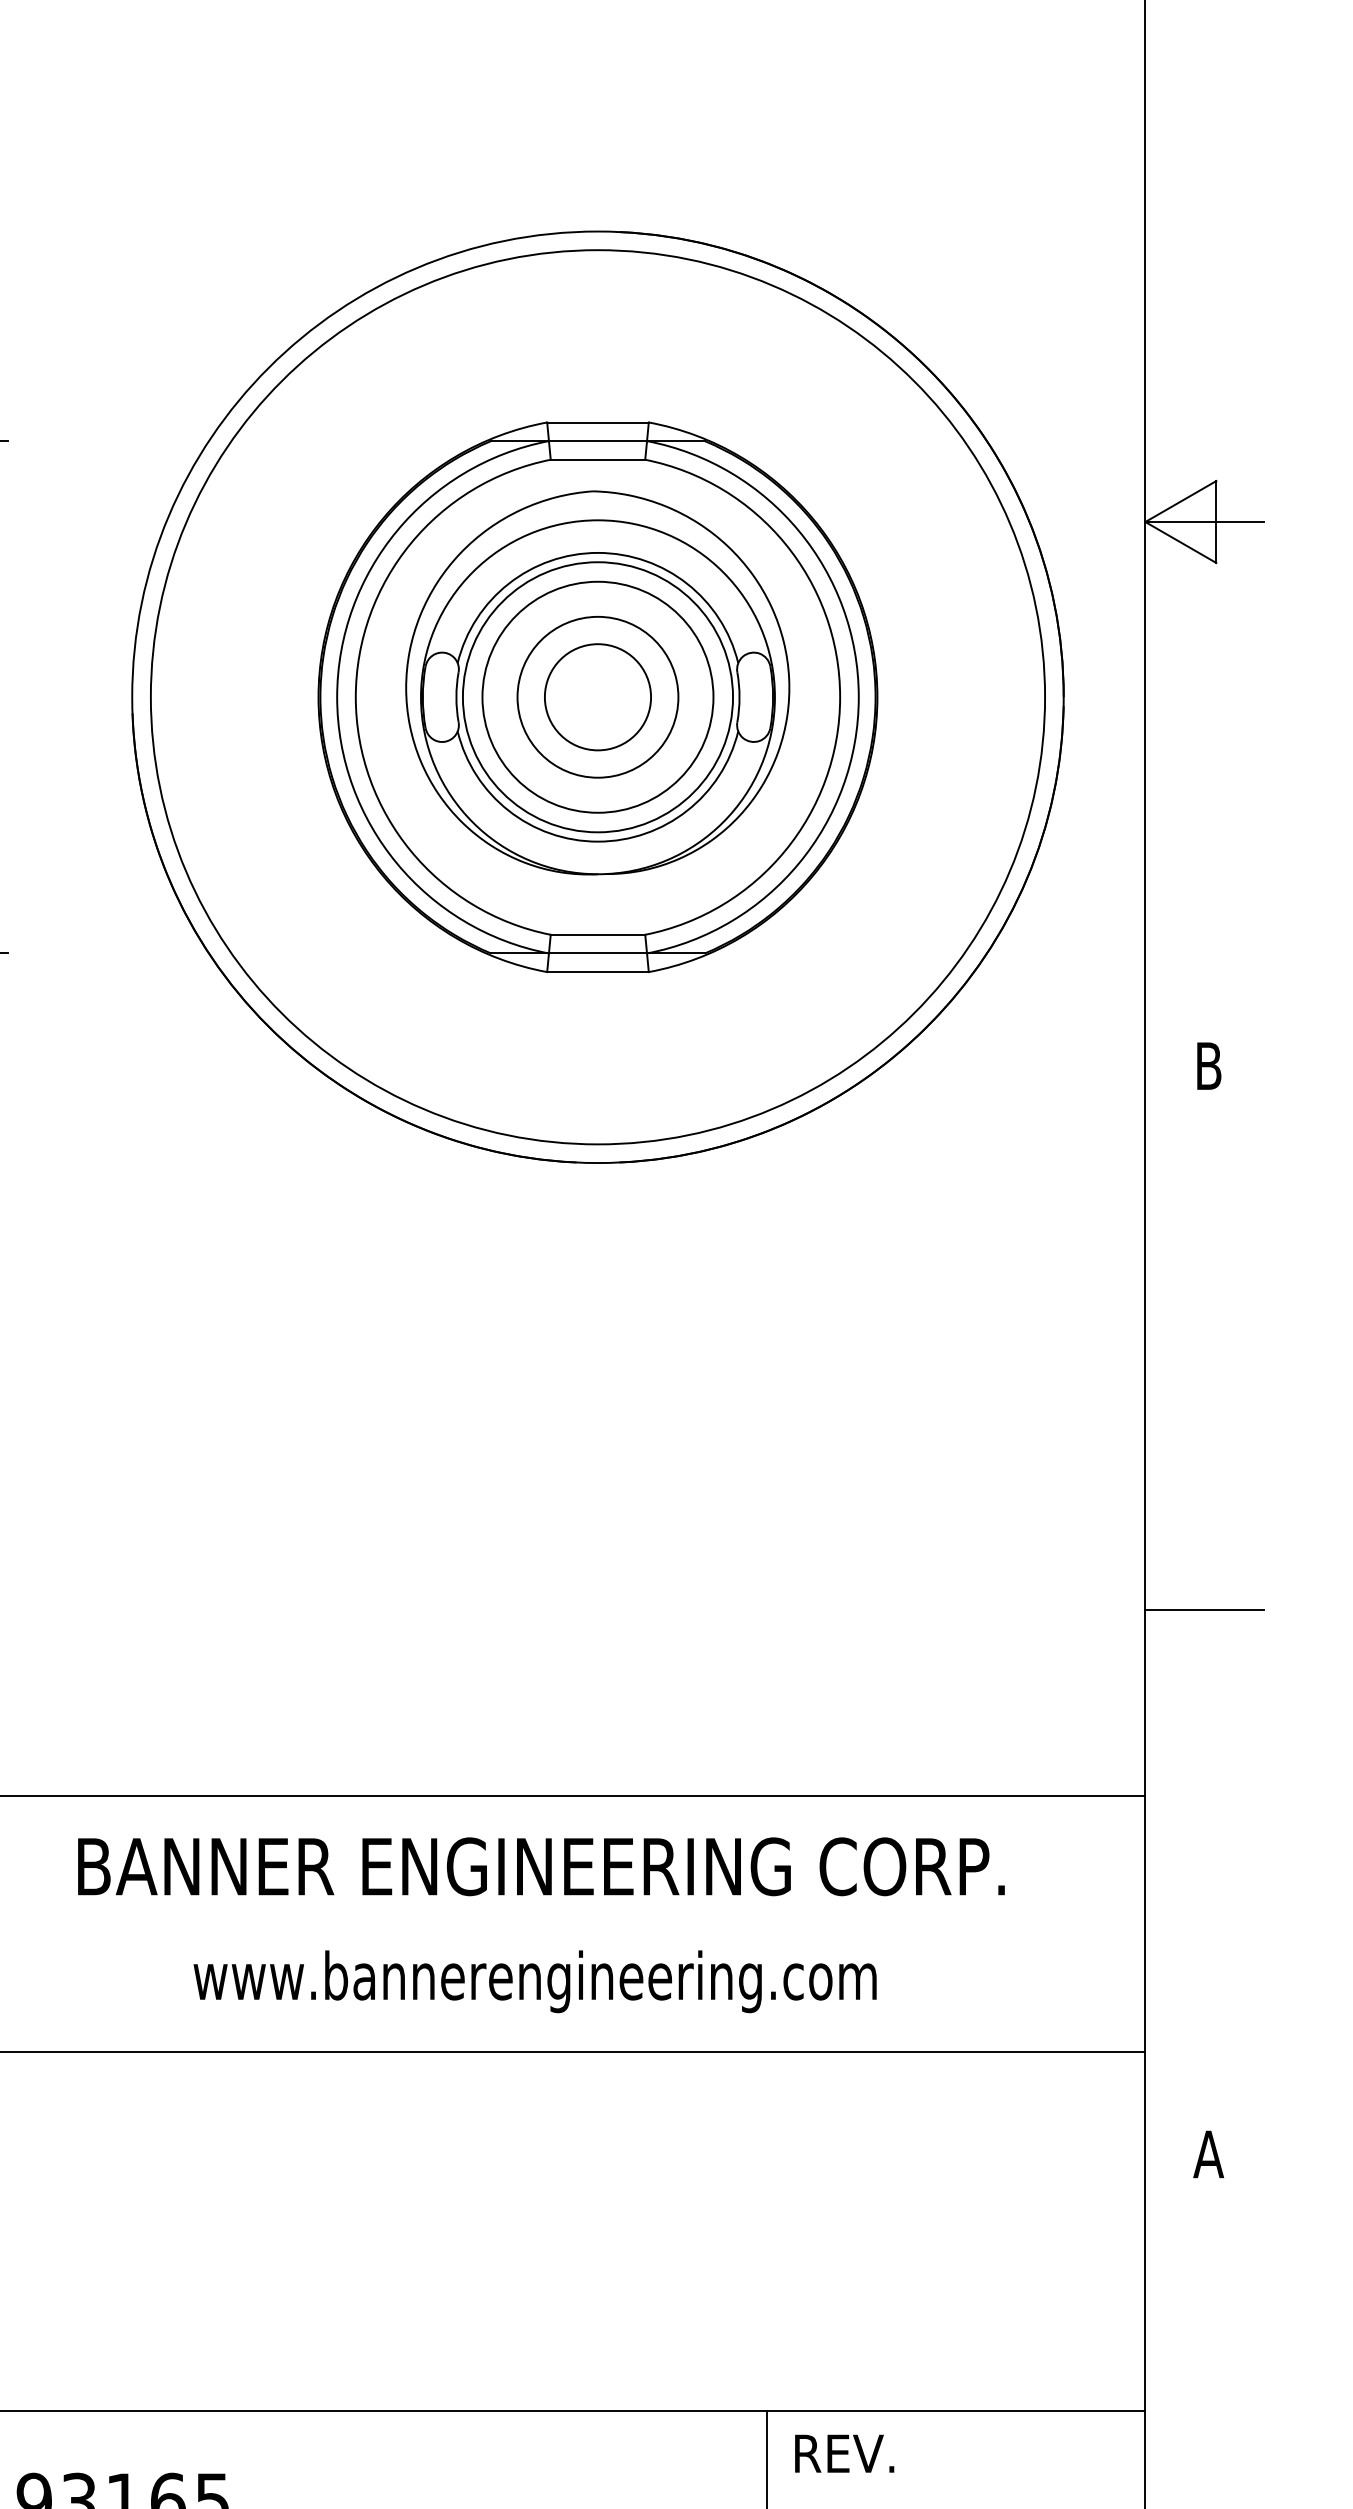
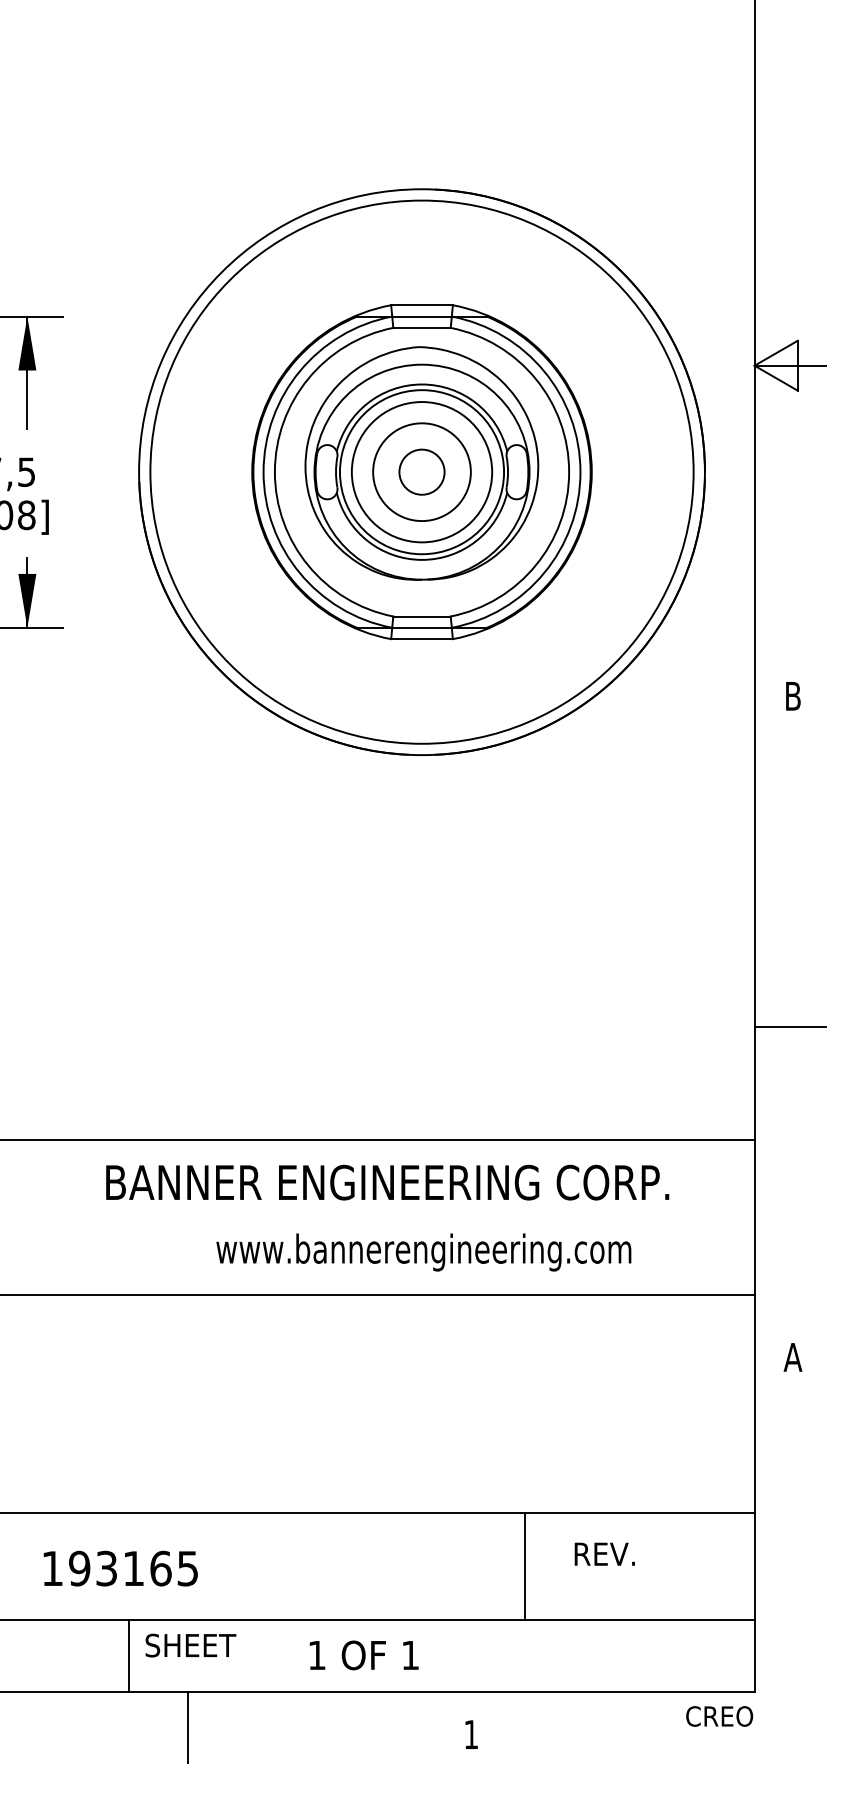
circle: (597, 696) -> (421, 471), size x0.7
text: (534, 1981) -> (423, 1252), moved
text: (844, 2452) -> (604, 1553), moved

